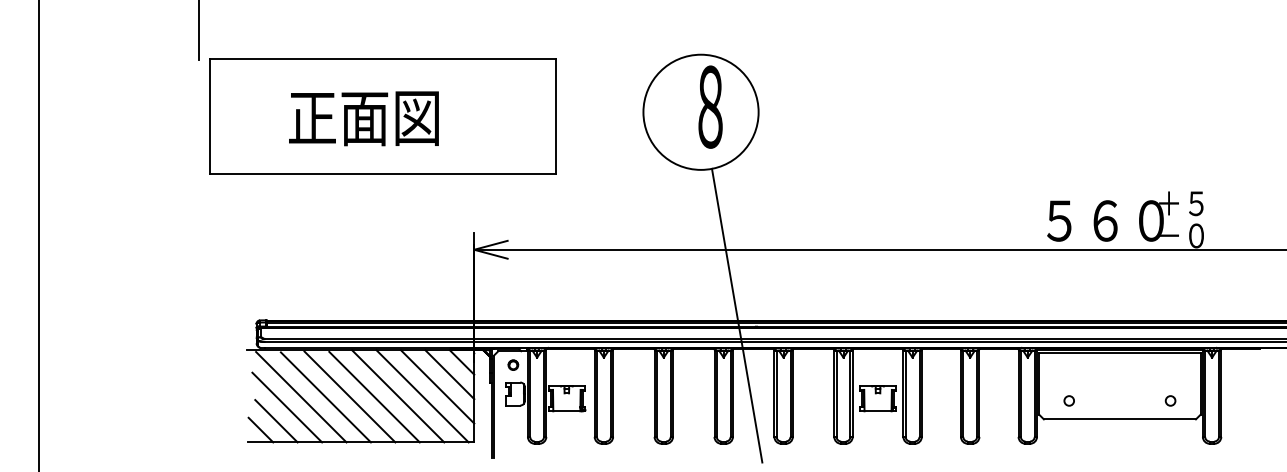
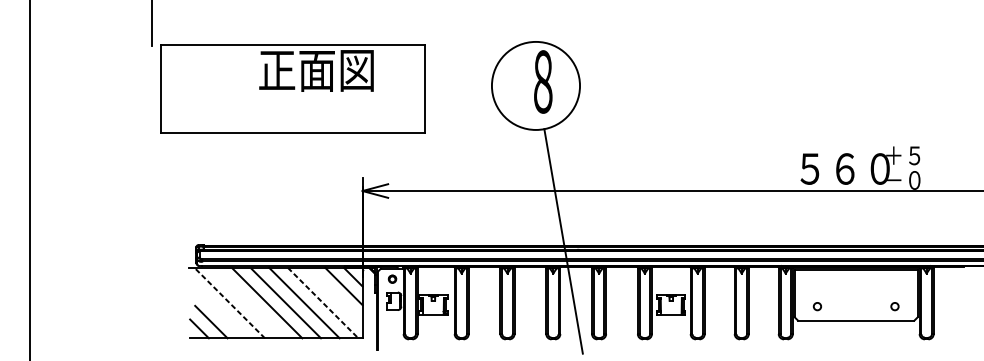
text: (363, 118) -> (316, 70), moved
line: (437, 386) -> (334, 295), removed
line: (422, 396) -> (323, 303), solid -> dashed
line: (301, 397) -> (230, 303), solid -> dashed
line: (325, 397) -> (248, 303), removed
line: (287, 407) -> (219, 311), removed

